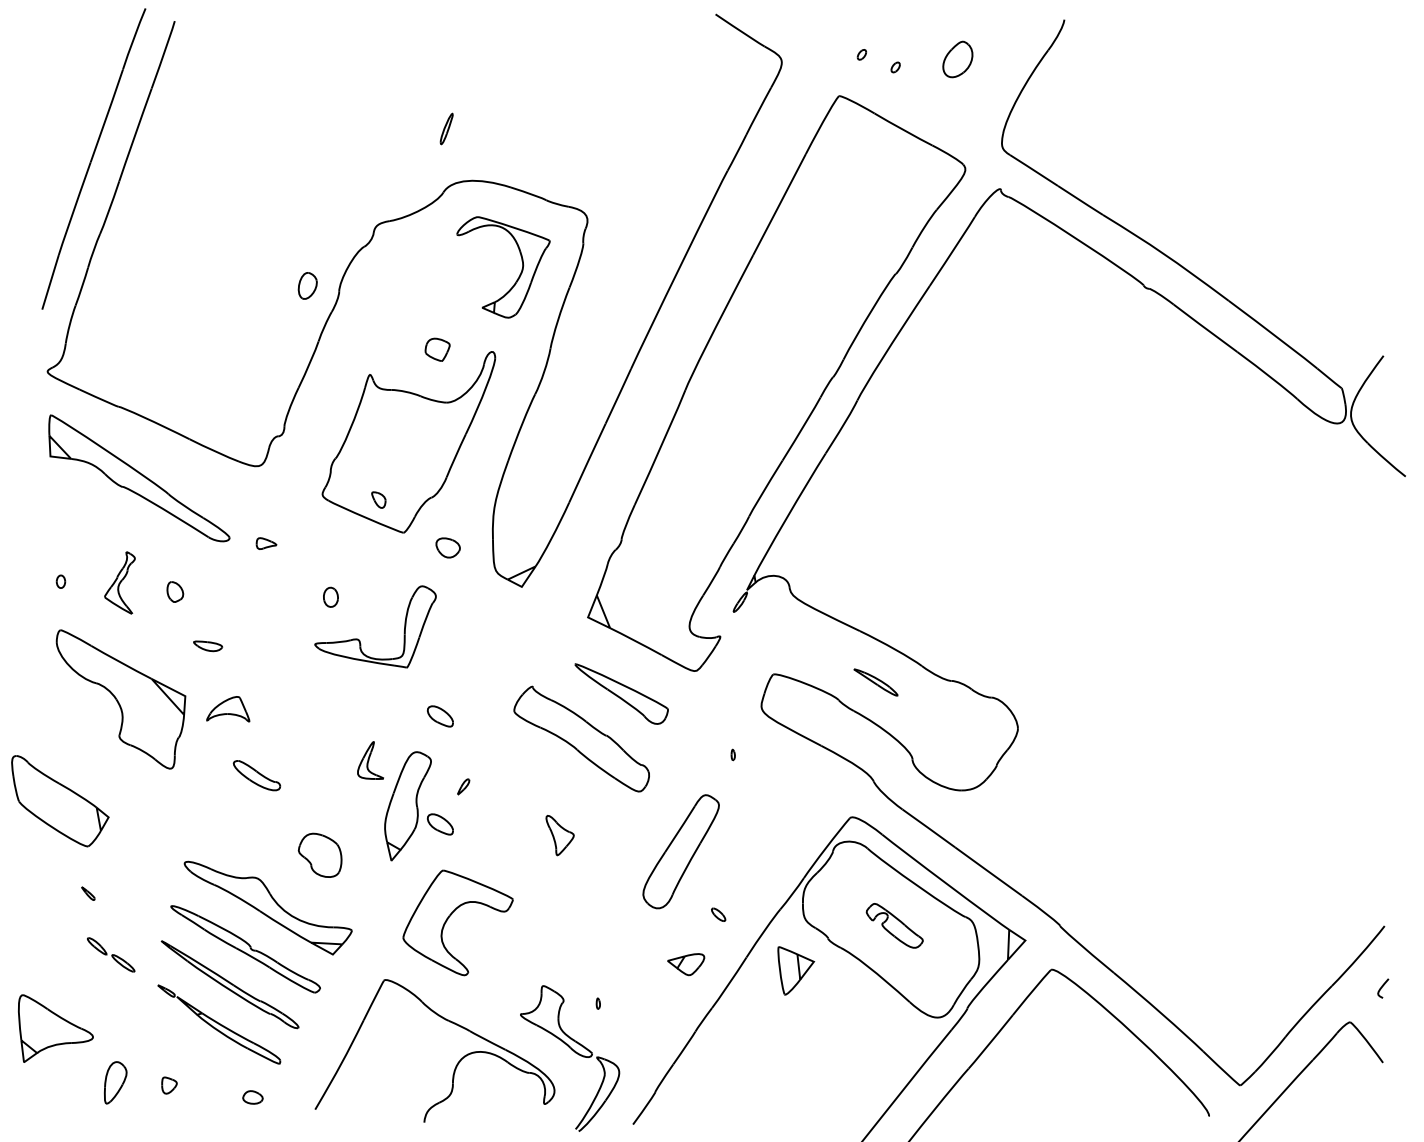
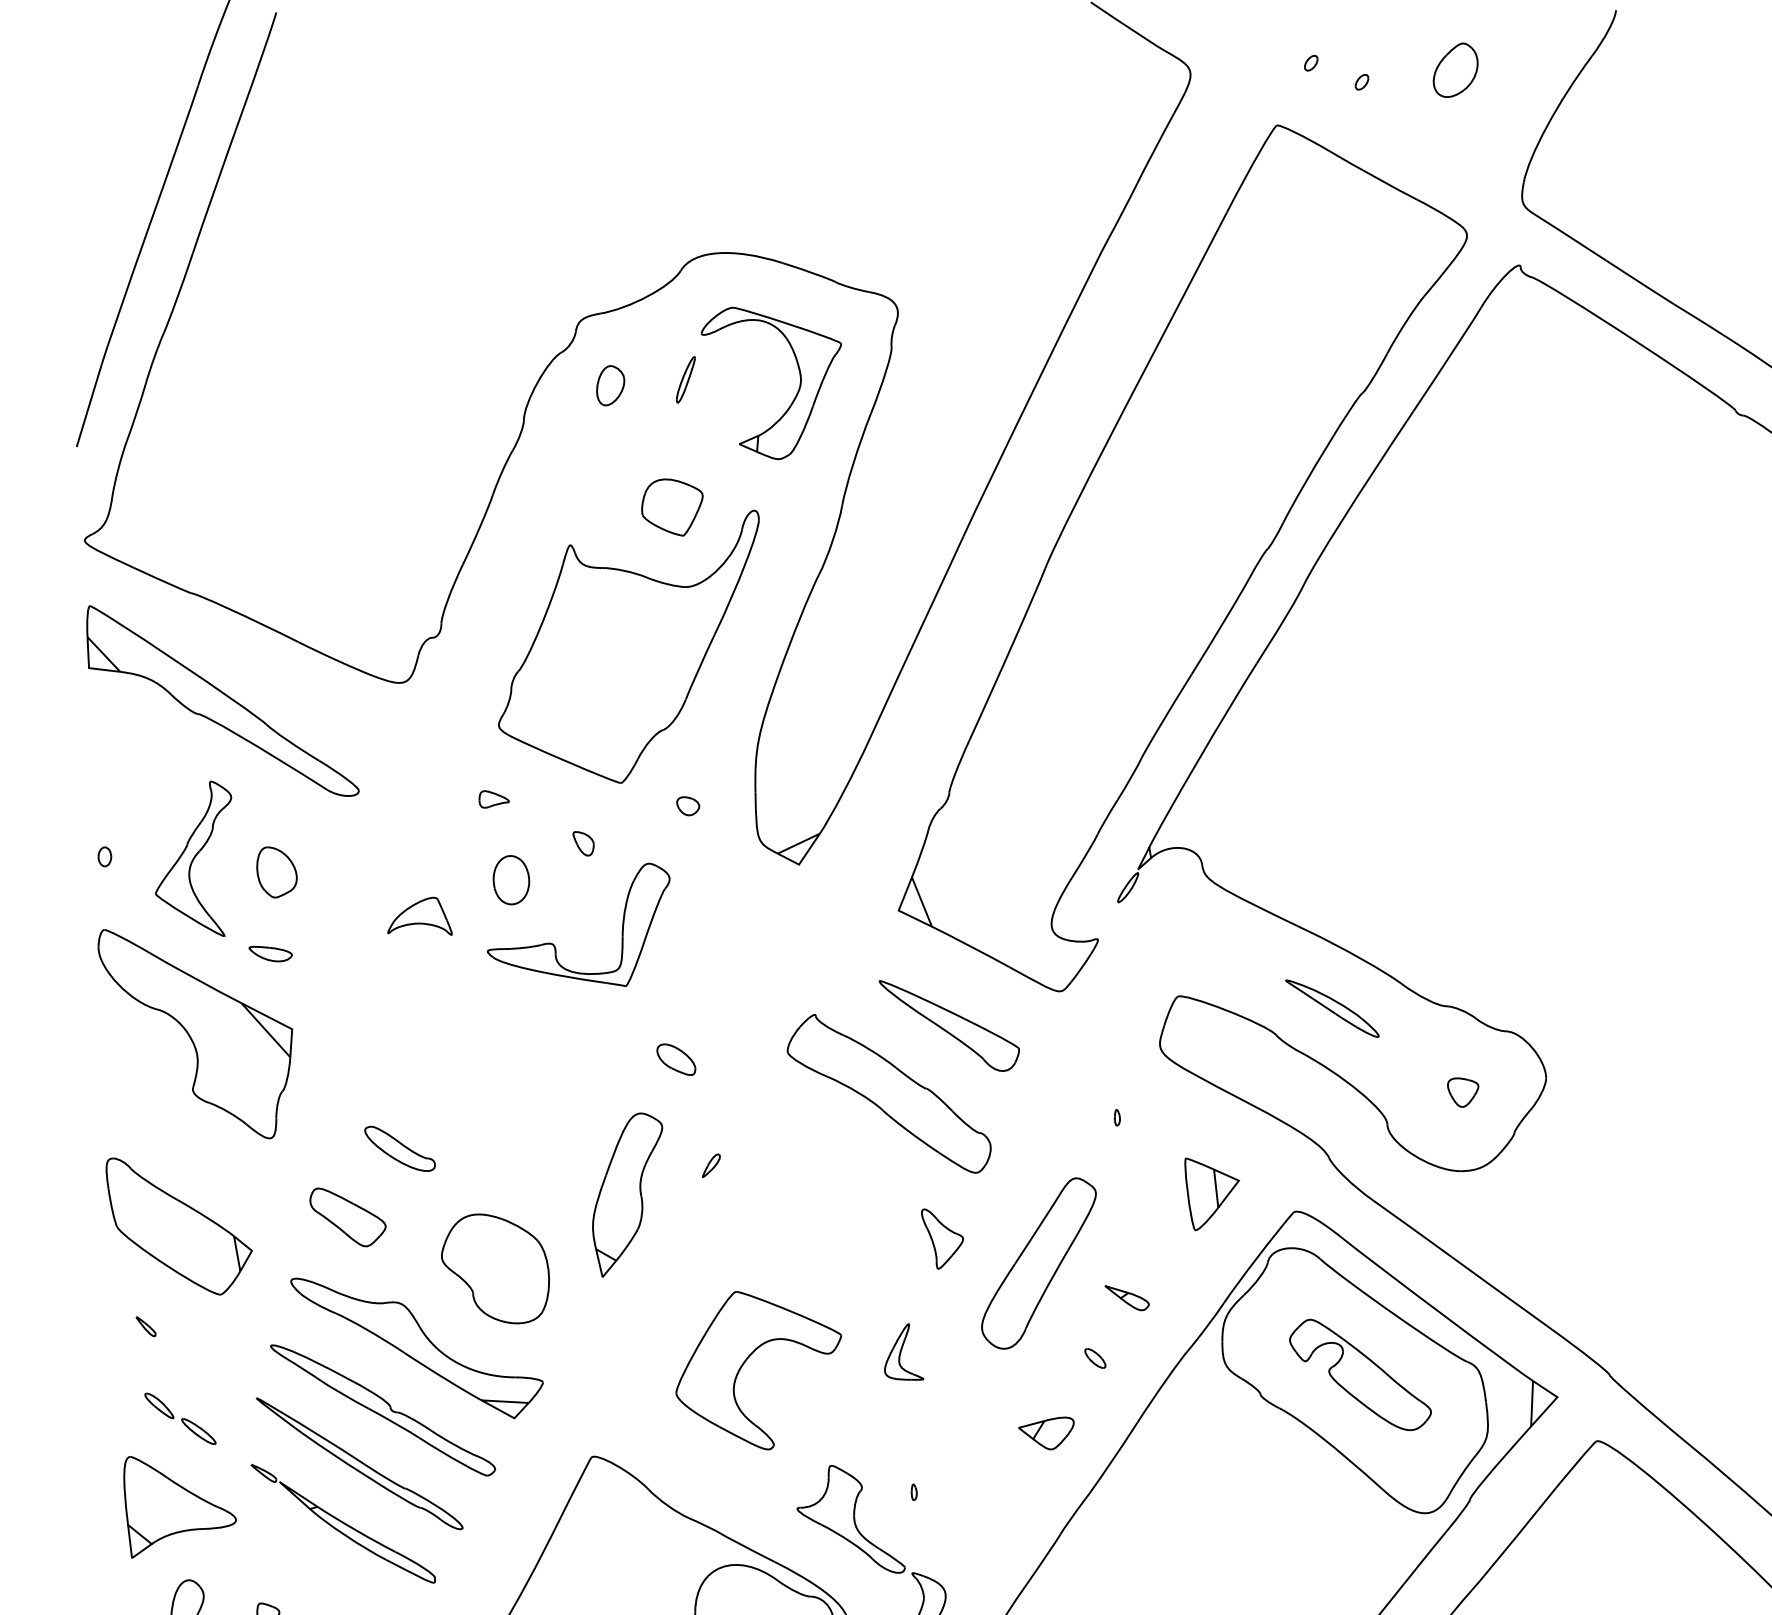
part: (446, 128) -> (685, 379), moved
part: (307, 285) -> (610, 385), moved
part: (437, 349) -> (671, 507), size x1.67
part: (378, 499) -> (583, 842), moved
part: (266, 543) -> (494, 799), moved
part: (448, 548) -> (688, 806), size x0.62
part: (119, 582) -> (193, 857), size x1.67
part: (175, 591) -> (277, 871), size x1.67
part: (330, 597) -> (510, 880), size x1.67
part: (208, 646) -> (271, 954), moved
part: (875, 682) -> (1331, 1008), size x1.43
part: (228, 709) -> (420, 916), moved
part: (962, 738) -> (1462, 1092), added
part: (370, 760) -> (903, 1351), moved
part: (60, 801) -> (179, 1226), moved
part: (222, 821) -> (348, 1217), added
part: (439, 824) -> (674, 1222), removed
part: (559, 835) -> (941, 1239), moved
part: (319, 855) -> (494, 1269), size x1.67
part: (739, 874) -> (1126, 1297), added
part: (451, 915) -> (748, 1359), moved
part: (894, 925) -> (1360, 1374), size x1.67
part: (796, 970) -> (1212, 1193), moved
part: (55, 1028) -> (179, 1507), moved

